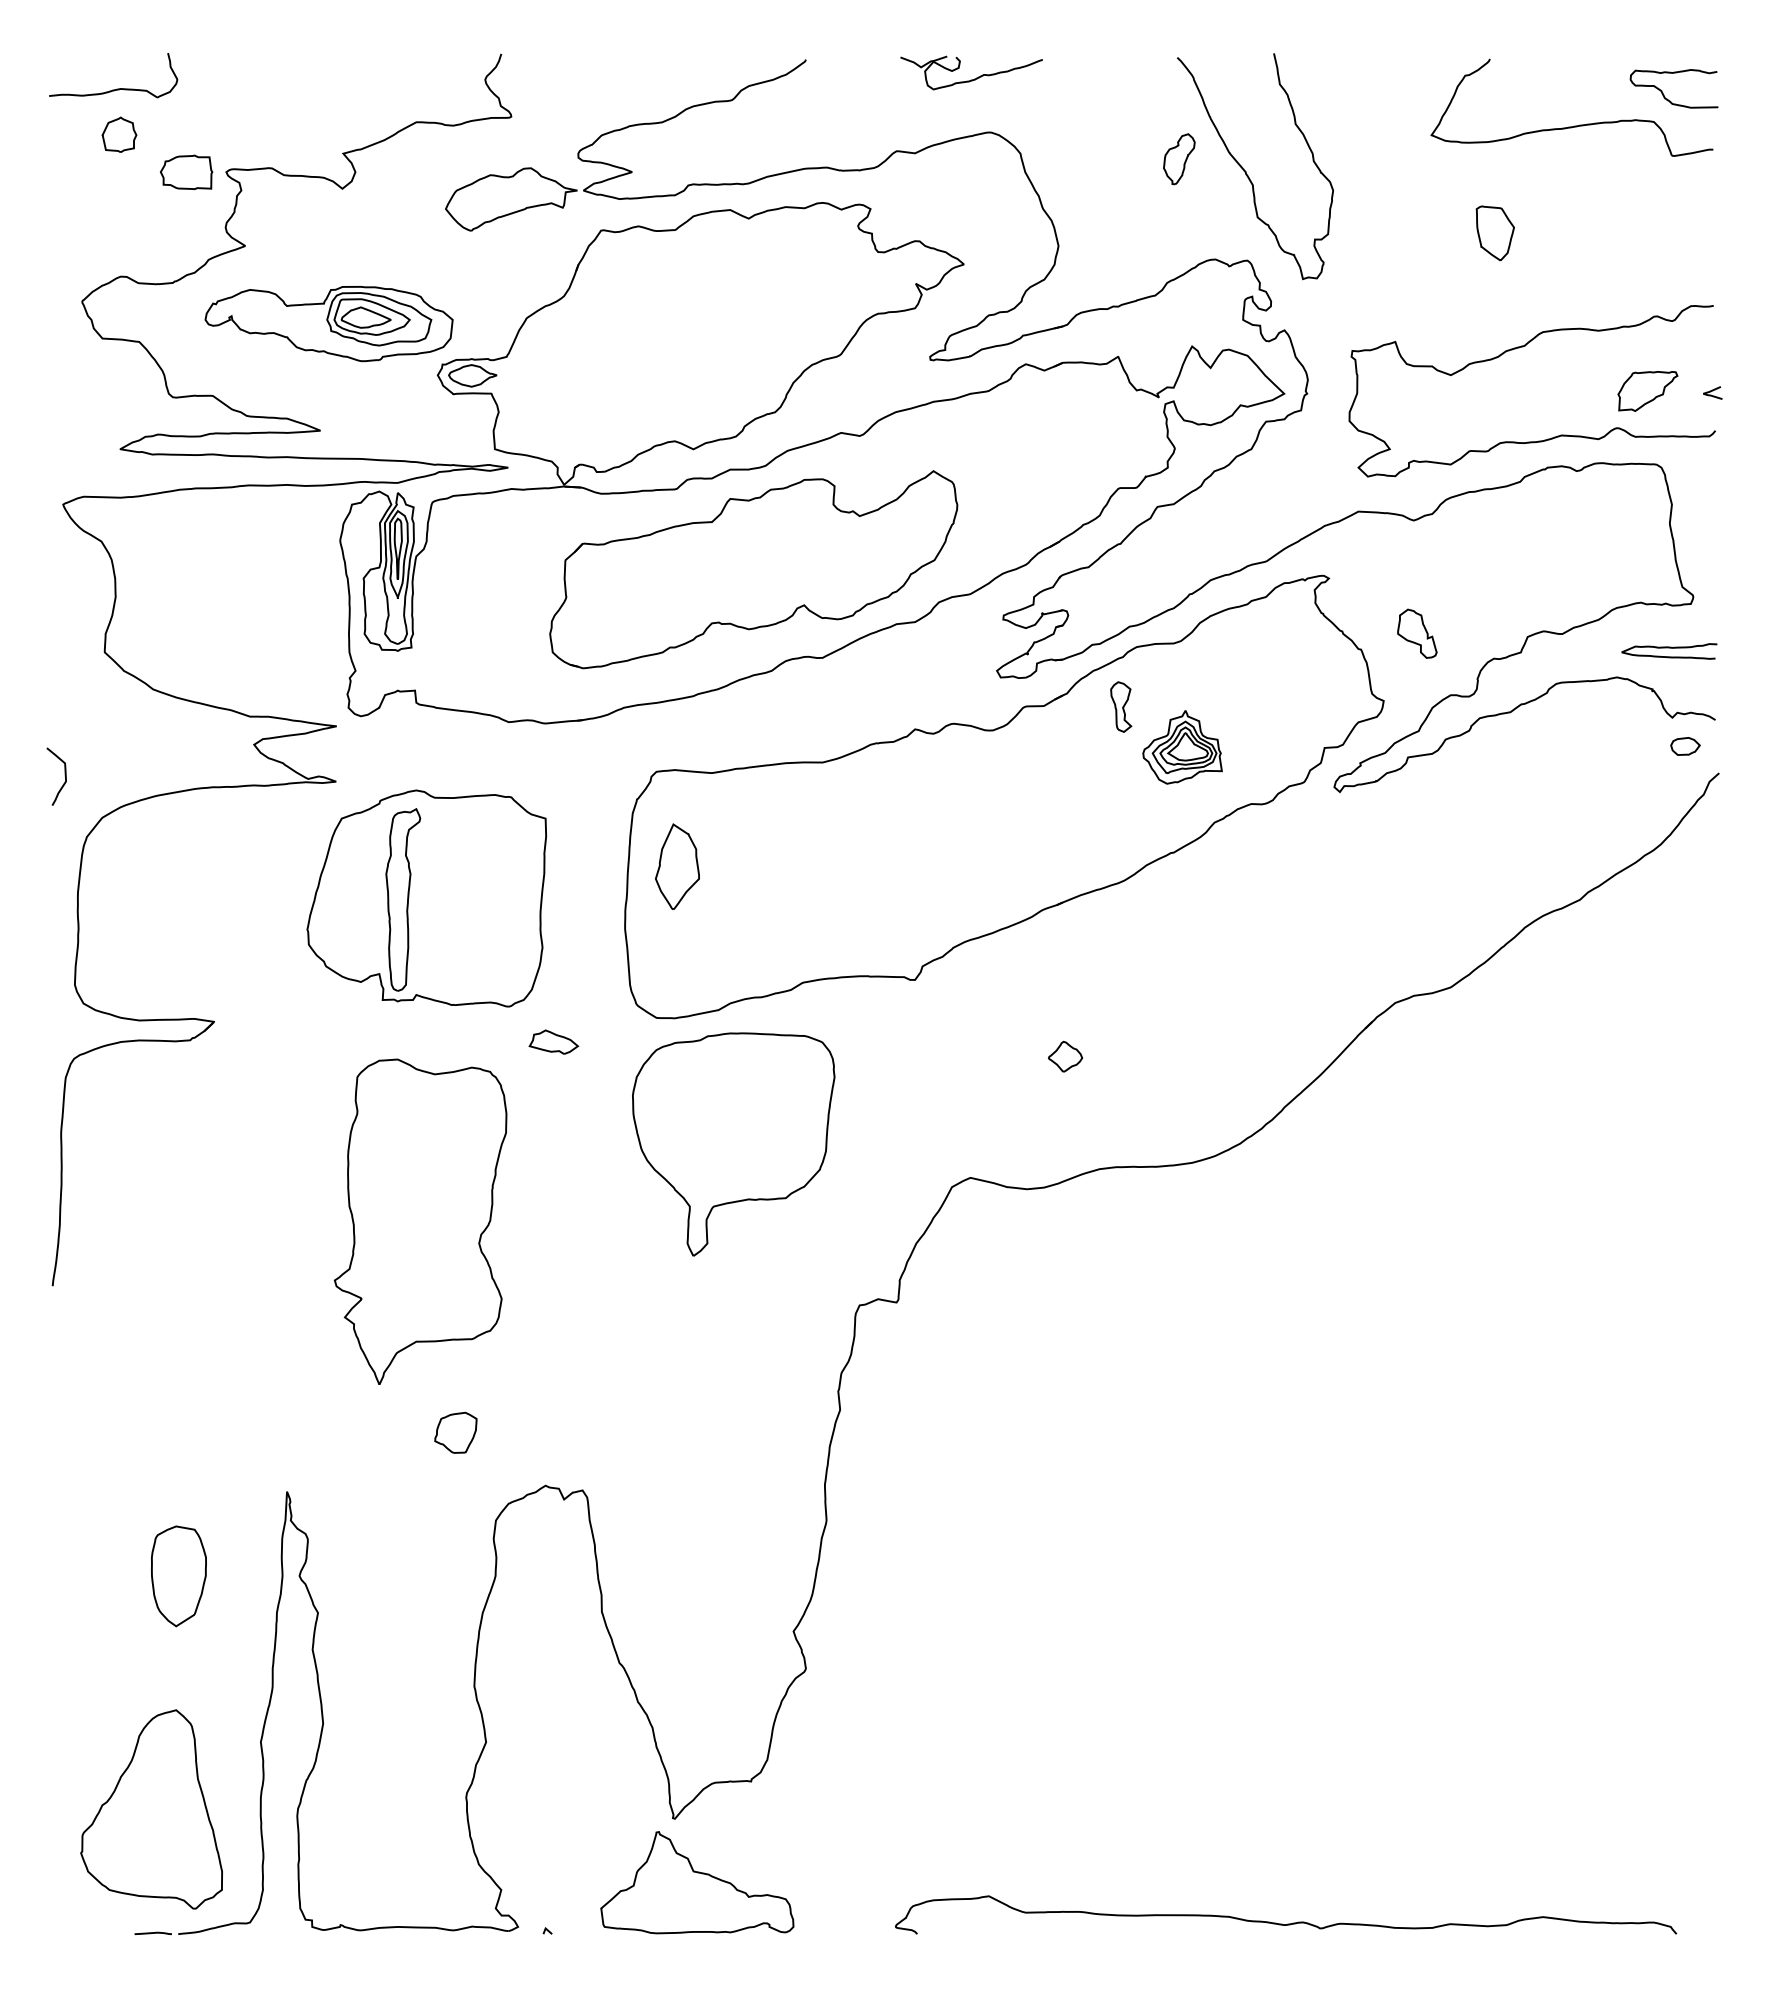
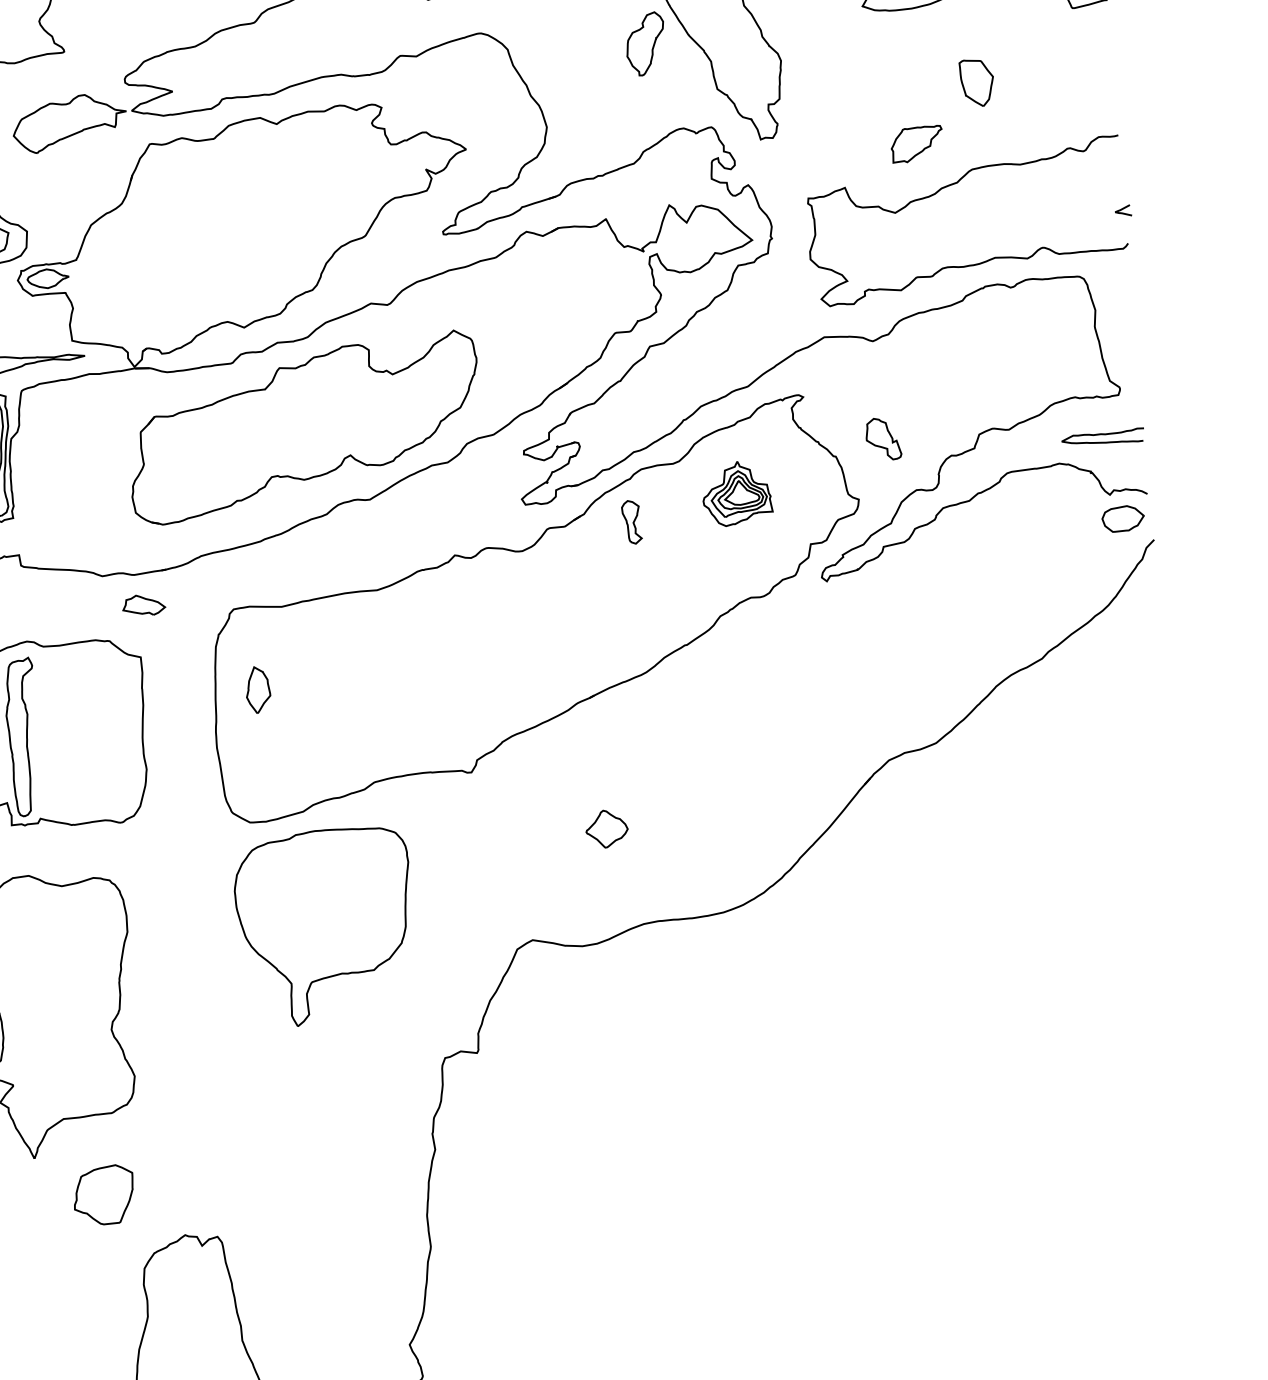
part: (1179, 158) -> (645, 43), size x1.43
part: (1494, 232) -> (976, 82), moved
part: (1647, 391) -> (916, 144), moved
part: (1685, 746) -> (1123, 518), size x1.67
part: (1182, 747) -> (737, 493), moved
part: (677, 865) -> (258, 689), size x0.62
part: (553, 1041) -> (143, 604), moved
part: (1065, 1056) -> (606, 828), size x1.43
part: (455, 1432) -> (103, 1195), size x1.67

